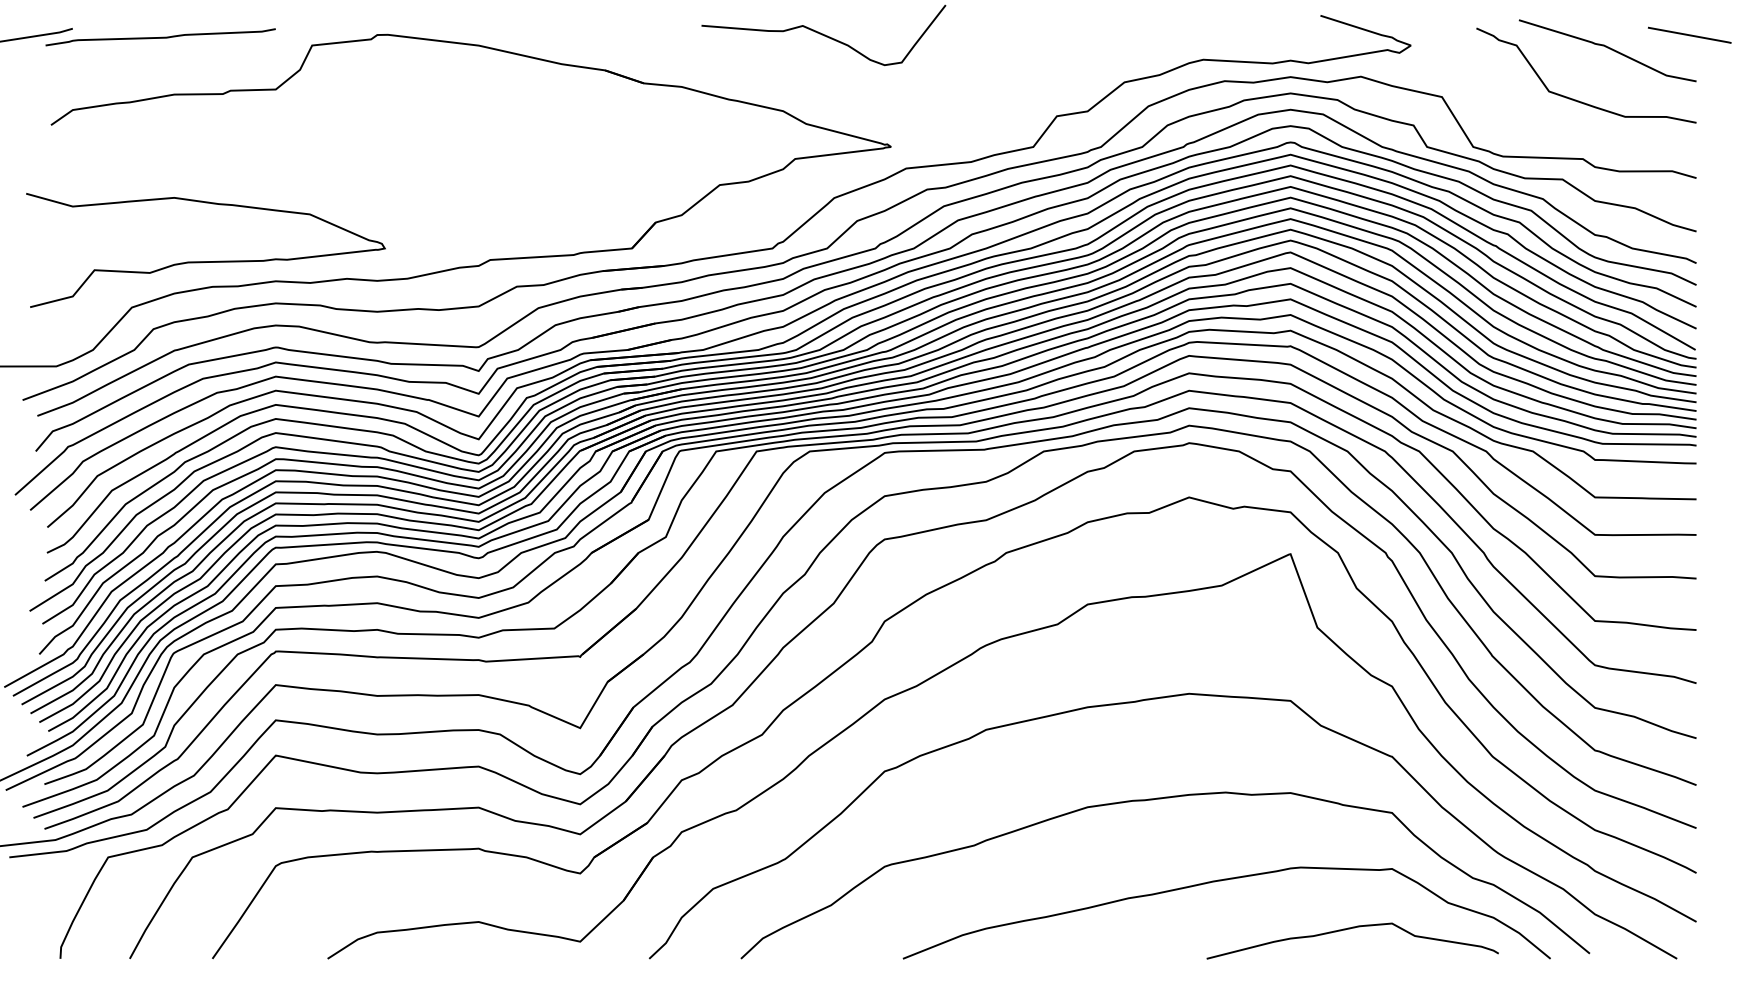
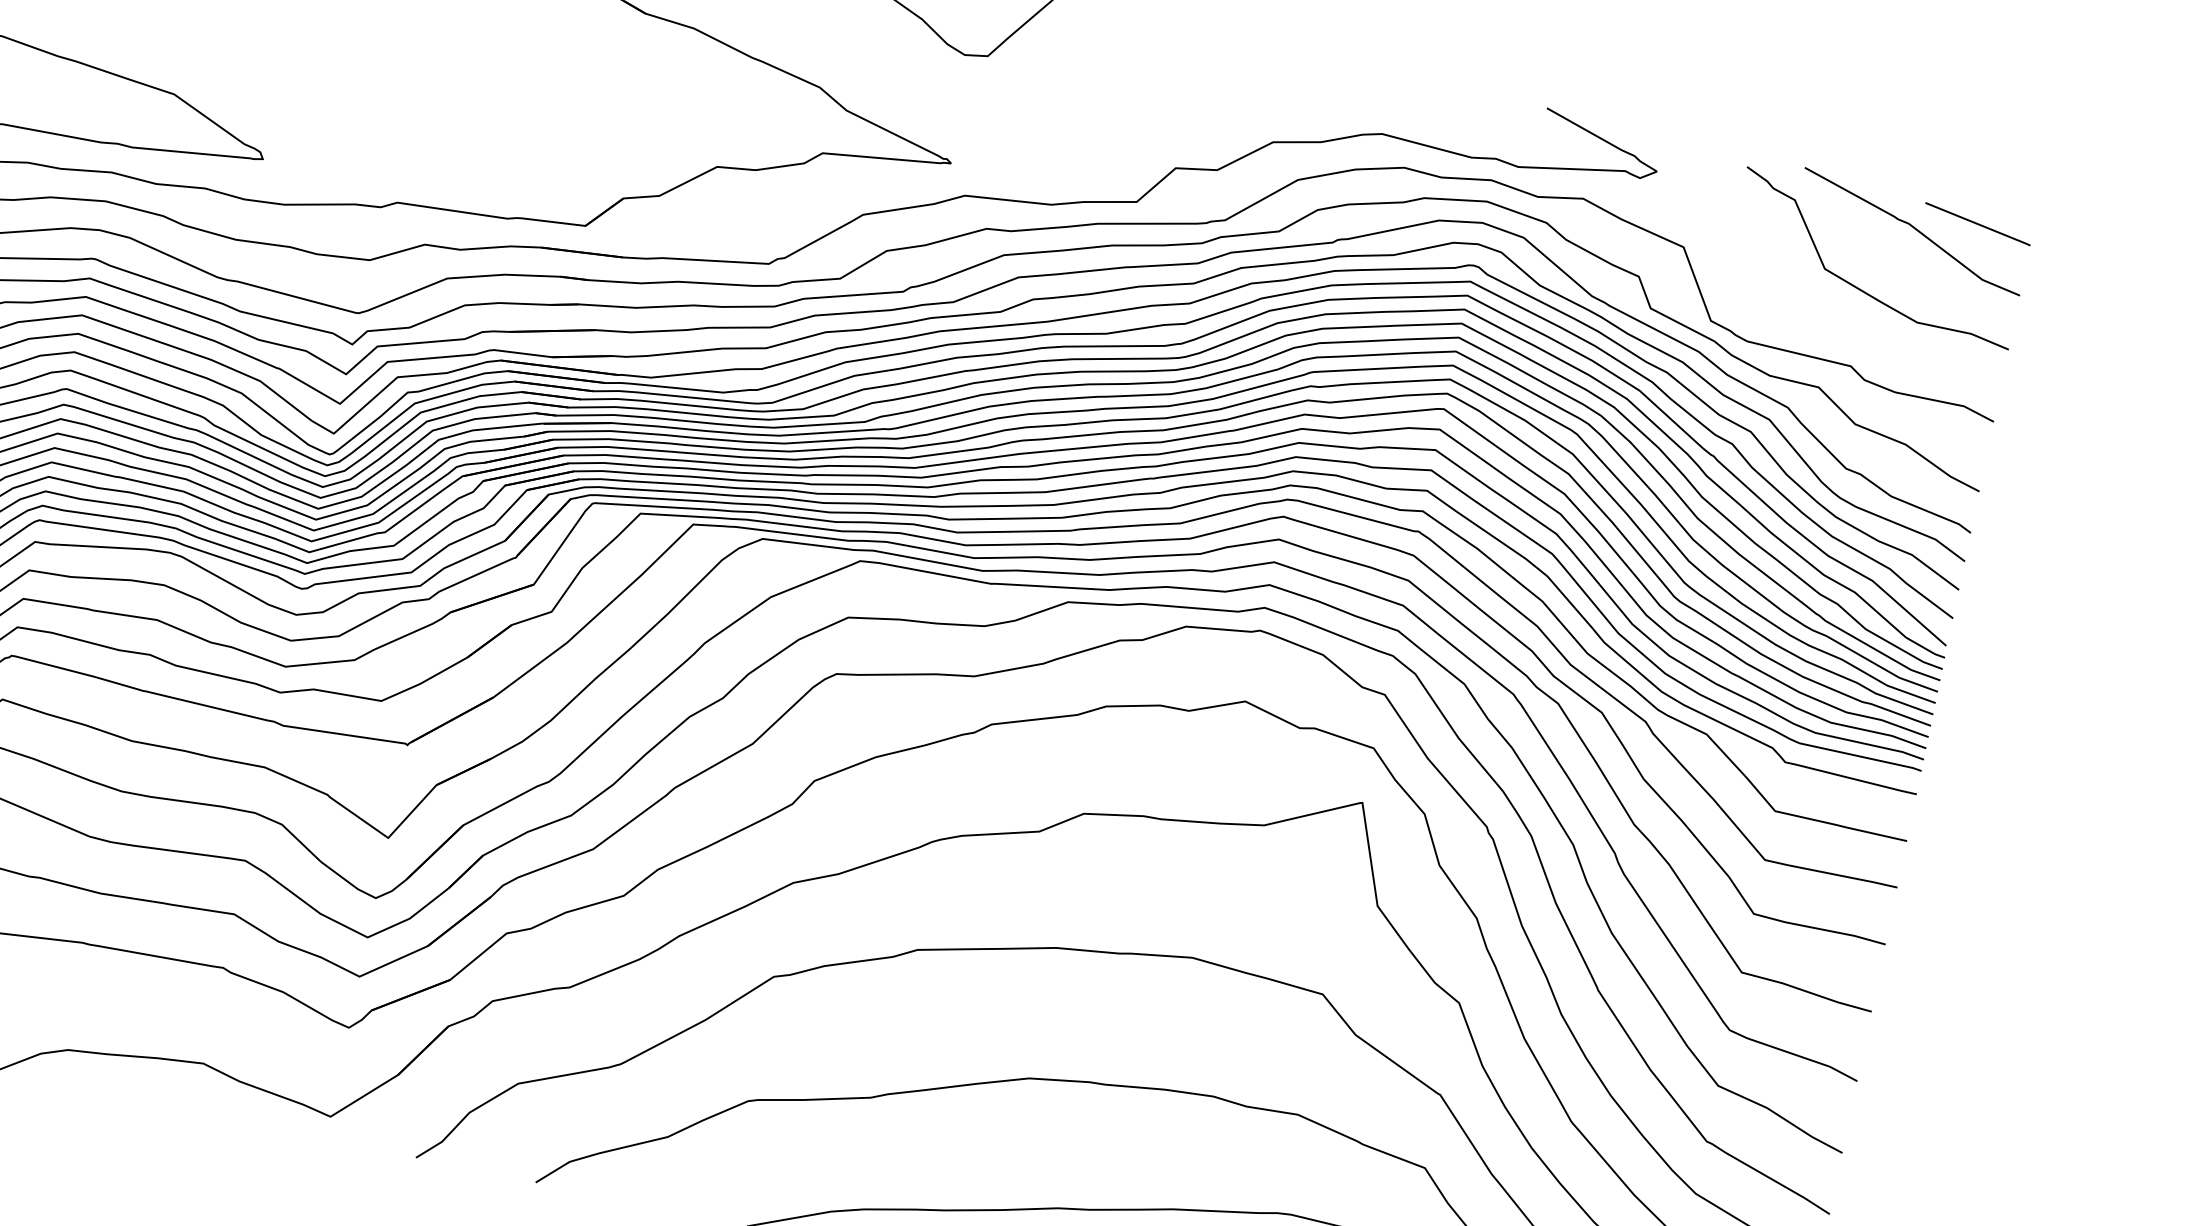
line: (1689, 34) -> (1977, 223), moved

